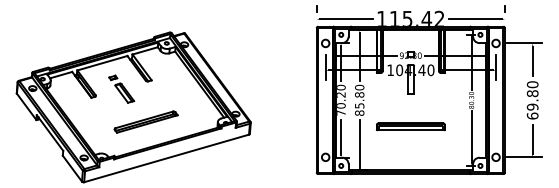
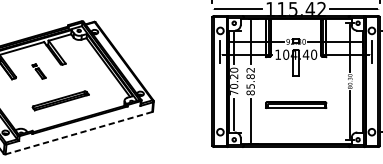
text: (359, 87) -> (250, 70), 85.80 -> 85.82
part: (121, 88) -> (38, 70), size x0.6
line: (166, 158) -> (78, 133), solid -> dashed

